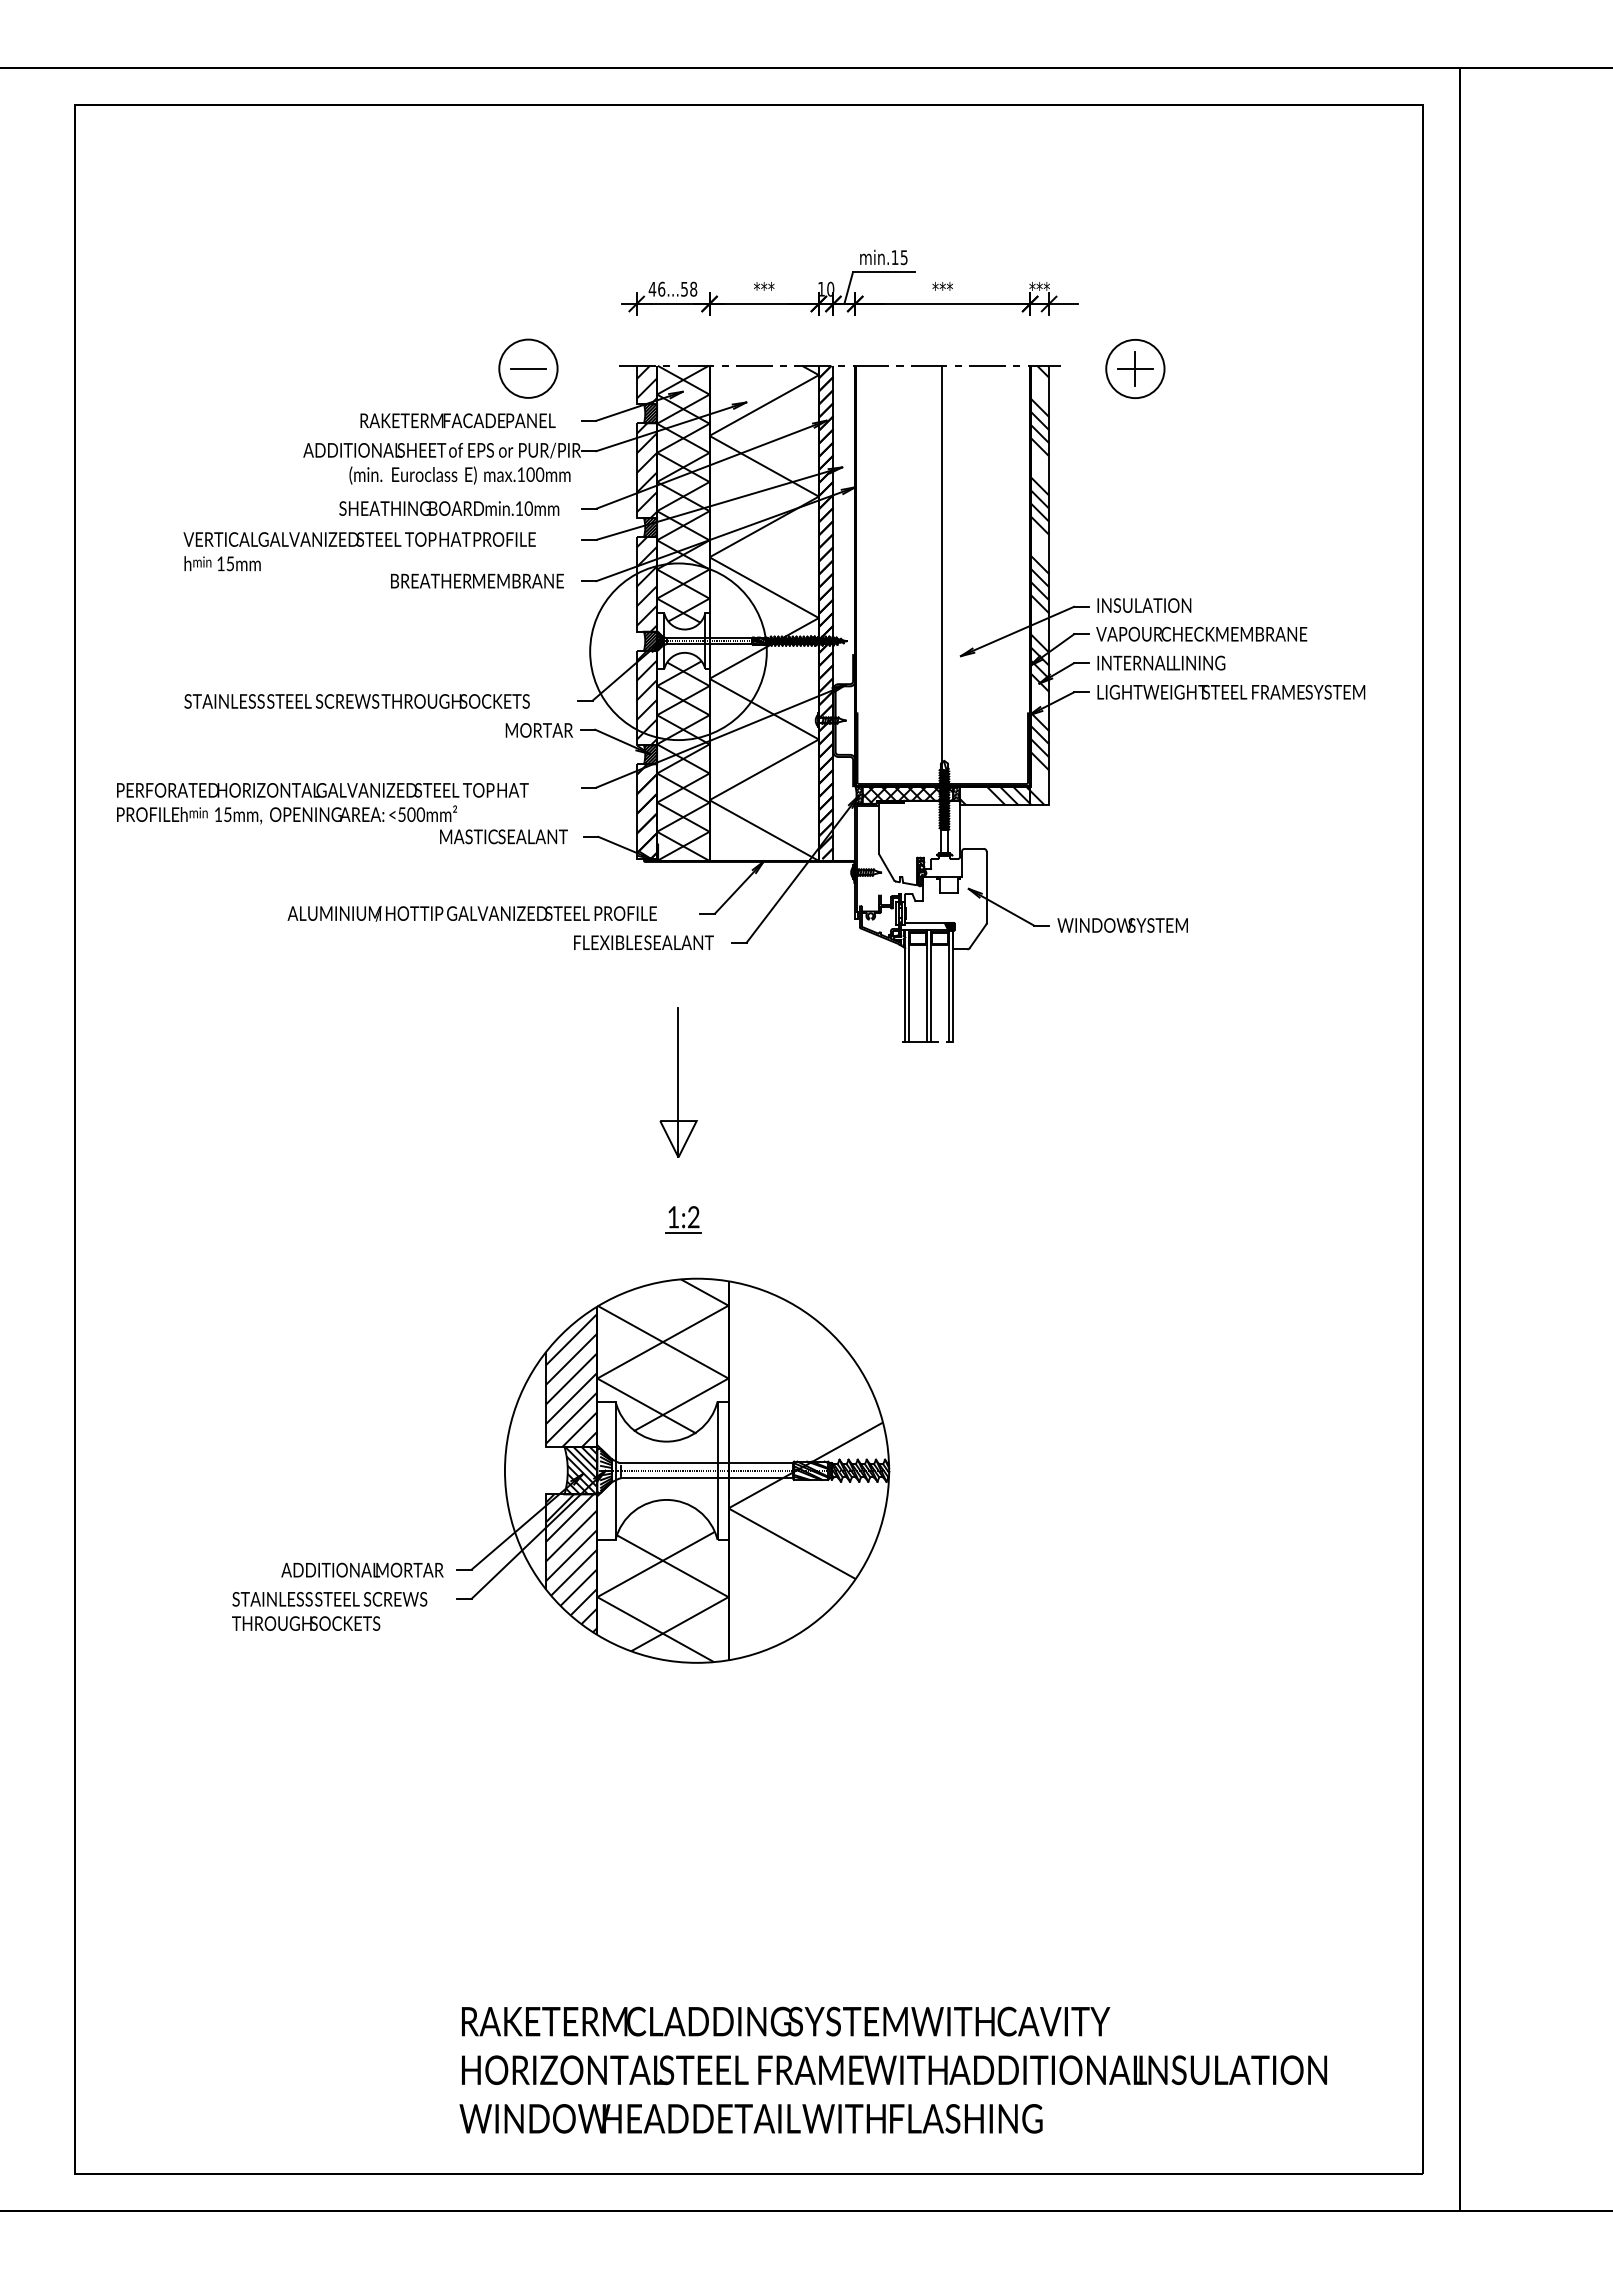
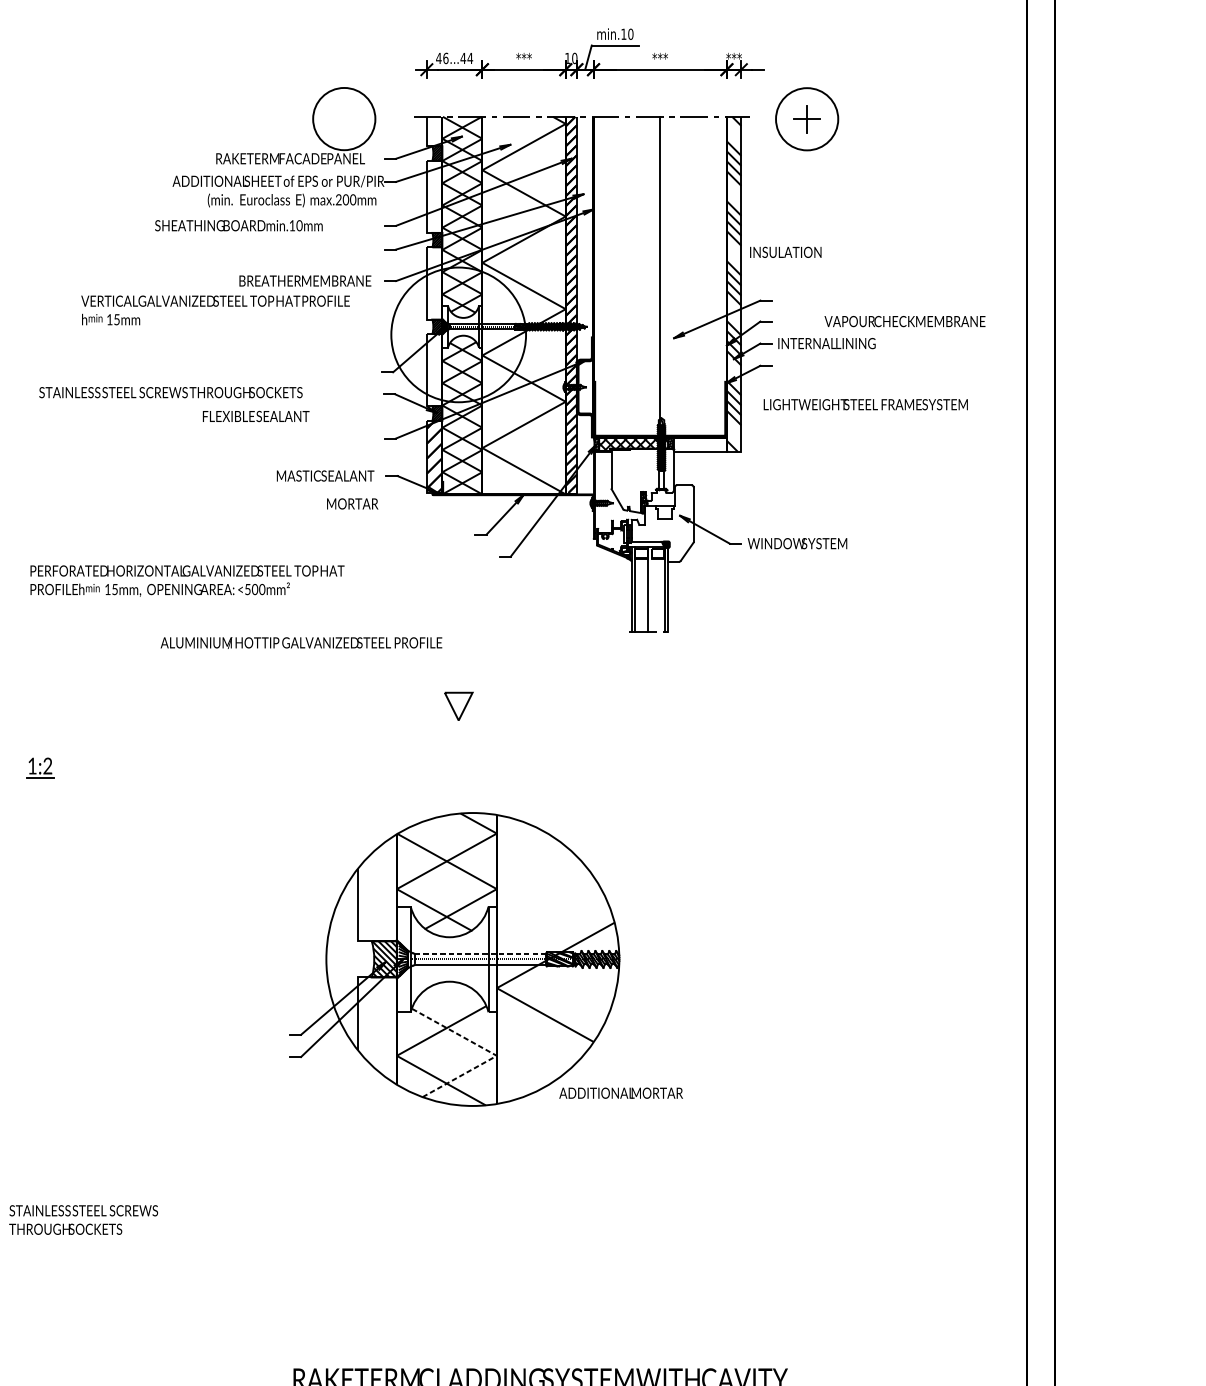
text: (903, 257) -> (630, 34), min.15 -> min.10
text: (688, 288) -> (466, 57), 46...58 -> 46...44
line: (527, 368) -> (343, 118), removed
circle: (528, 368) -> (344, 118), size x1.4
circle: (1135, 368) -> (807, 118), size x1.4
hatch: (646, 384) -> (434, 131), removed
hatch: (646, 470) -> (434, 196), removed
text: (520, 474) -> (338, 199), max.100mm -> max.200mm
text: (449, 508) -> (239, 225), moved
text: (359, 551) -> (215, 310), moved
hatch: (646, 583) -> (434, 282), removed
text: (1144, 605) -> (785, 252), moved
text: (1201, 633) -> (904, 320), moved
text: (1231, 691) -> (865, 404), moved
hatch: (646, 697) -> (434, 369), removed
text: (356, 701) -> (170, 392), moved
text: (539, 730) -> (352, 503), moved
hatch: (995, 795) -> (700, 444), removed
text: (322, 803) -> (187, 581), moved
text: (471, 913) -> (300, 642), moved
text: (643, 942) -> (255, 416), moved
line: (931, 985) -> (651, 589), removed
line: (678, 1082) -> (458, 663), removed
part: (683, 1219) -> (40, 767), moved
hatch: (571, 1380) -> (377, 890), removed
line: (706, 1463) -> (480, 953), solid -> dashed
hatch: (571, 1563) -> (377, 1030), removed
text: (362, 1569) -> (621, 1092), moved
line: (721, 1593) -> (491, 1053), solid -> dashed
text: (329, 1611) -> (83, 1220), moved

